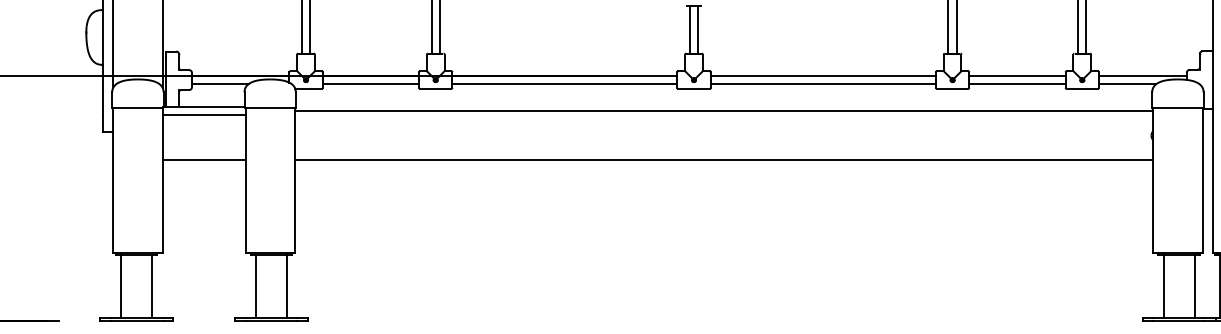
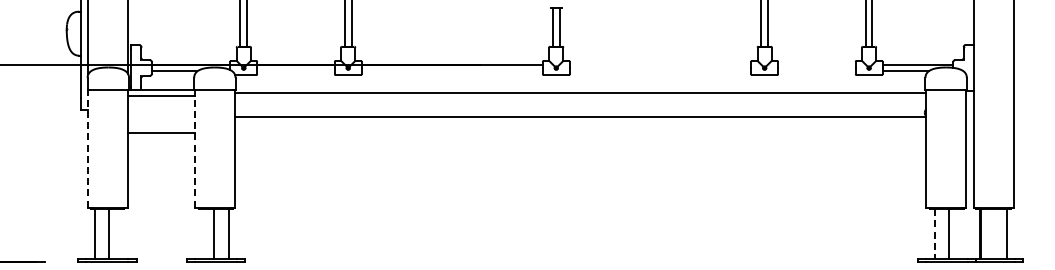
line: (823, 75) -> (660, 64), removed
line: (1016, 75) -> (816, 64), removed
line: (370, 84) -> (295, 71), removed
line: (563, 84) -> (451, 71), removed
line: (823, 84) -> (660, 71), removed
line: (1016, 84) -> (816, 71), removed
line: (724, 160) -> (580, 116), moved
line: (113, 181) -> (88, 149), solid -> dashed
line: (246, 183) -> (195, 151), solid -> dashed
line: (151, 286) -> (108, 234), moved
line: (256, 286) -> (214, 234), moved
line: (1163, 286) -> (934, 234), solid -> dashed
line: (1194, 286) -> (948, 234), moved

